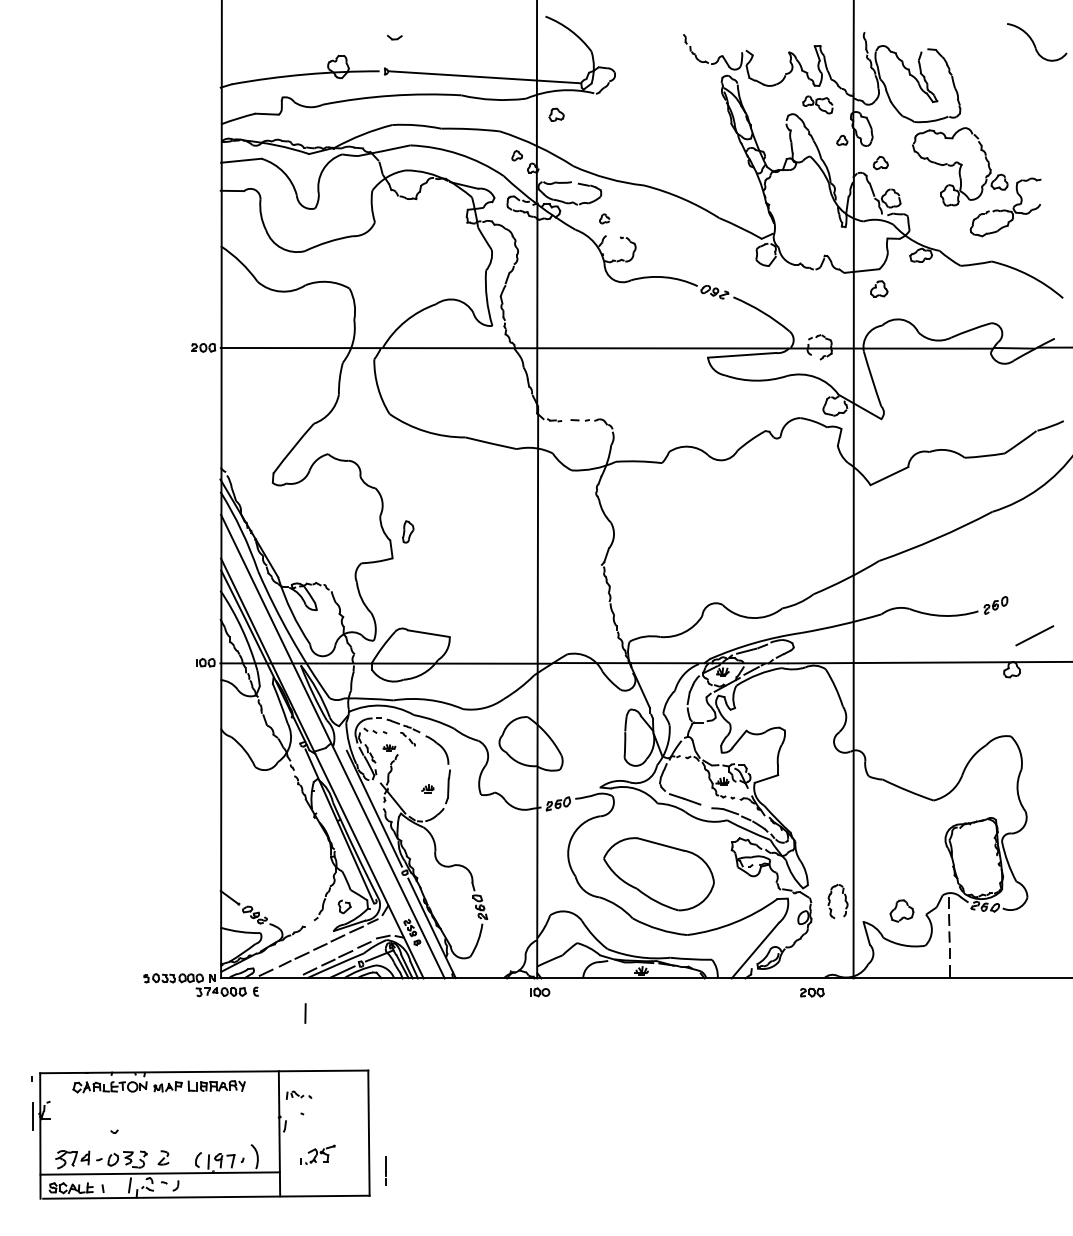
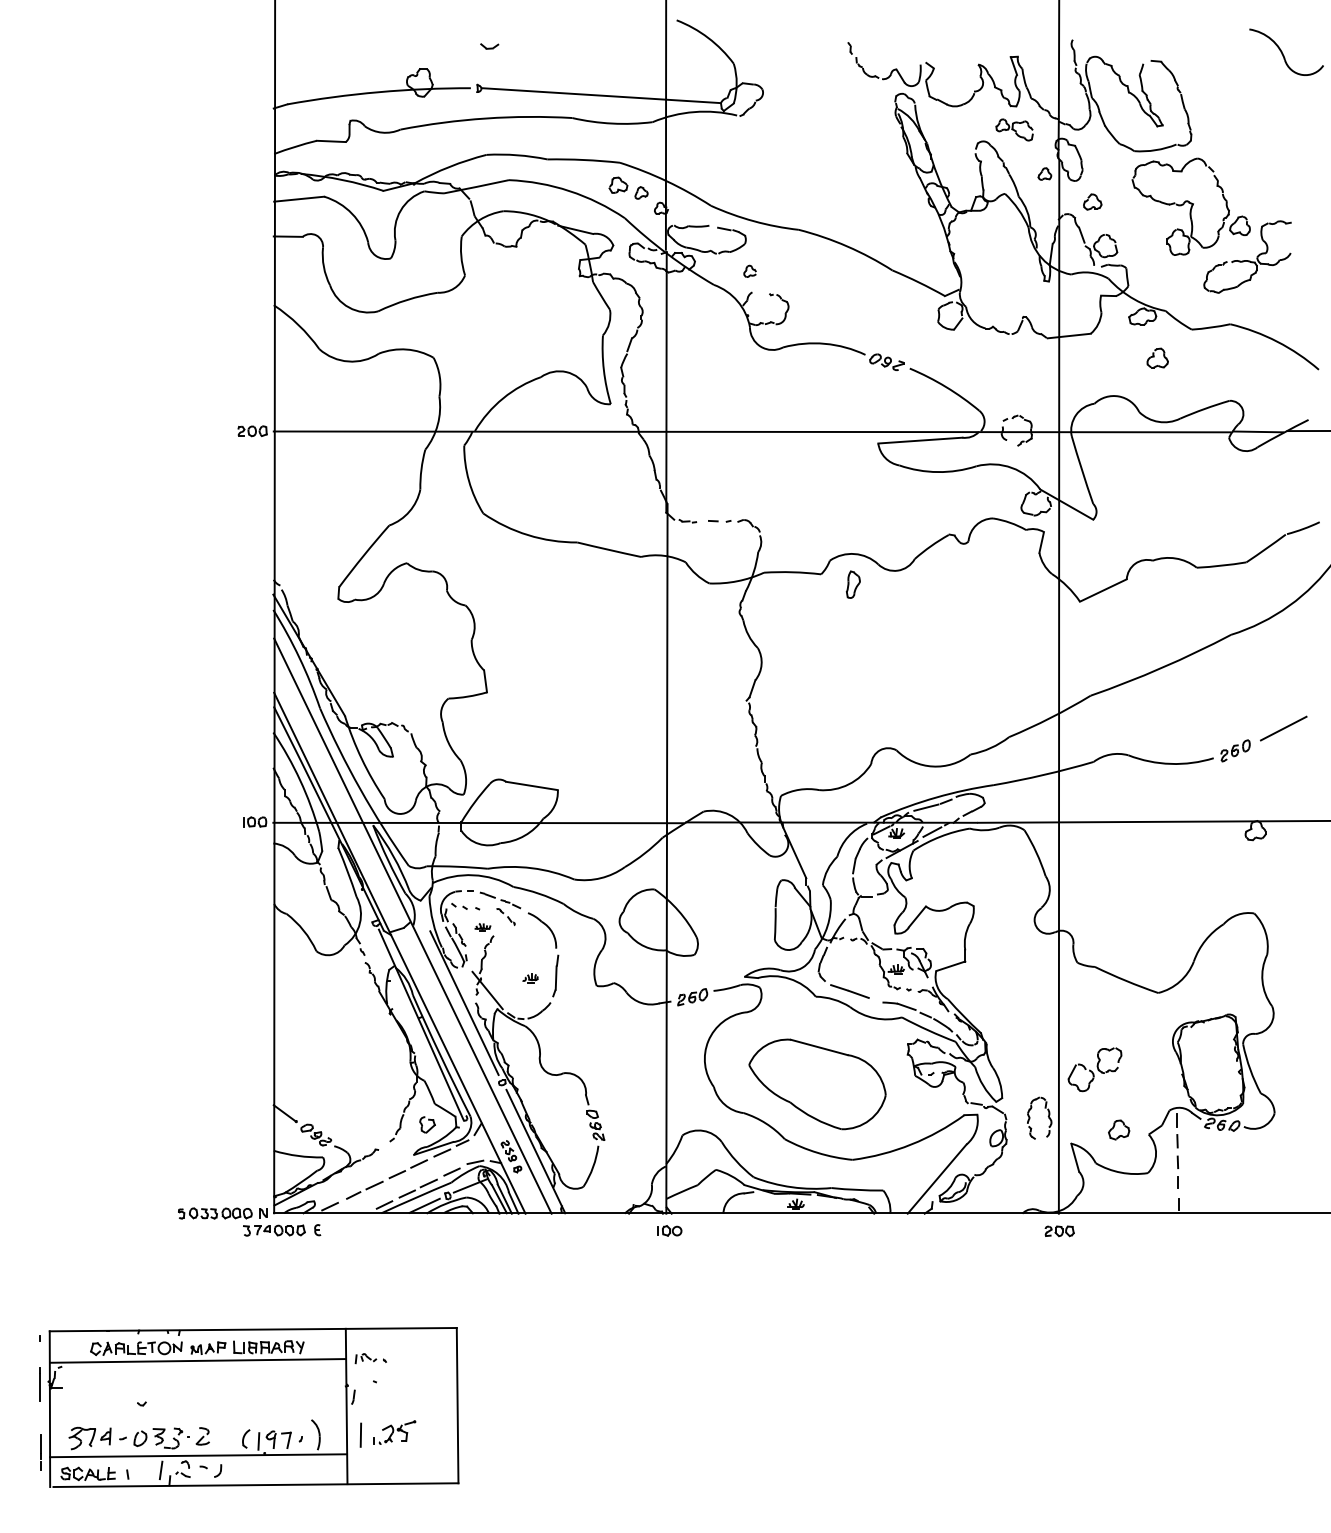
part: (556, 114) -> (618, 184), moved
part: (879, 288) -> (1157, 357), moved
part: (407, 531) -> (852, 584), moved
line: (1034, 635) -> (1283, 728), moved
part: (882, 862) -> (1094, 1069), added
part: (902, 910) -> (1119, 1129), size x0.71
part: (812, 992) -> (1059, 1231), moved
line: (305, 1012) -> (360, 1434), moved
line: (159, 1096) -> (197, 1360), added
line: (385, 1170) -> (40, 1452), moved

